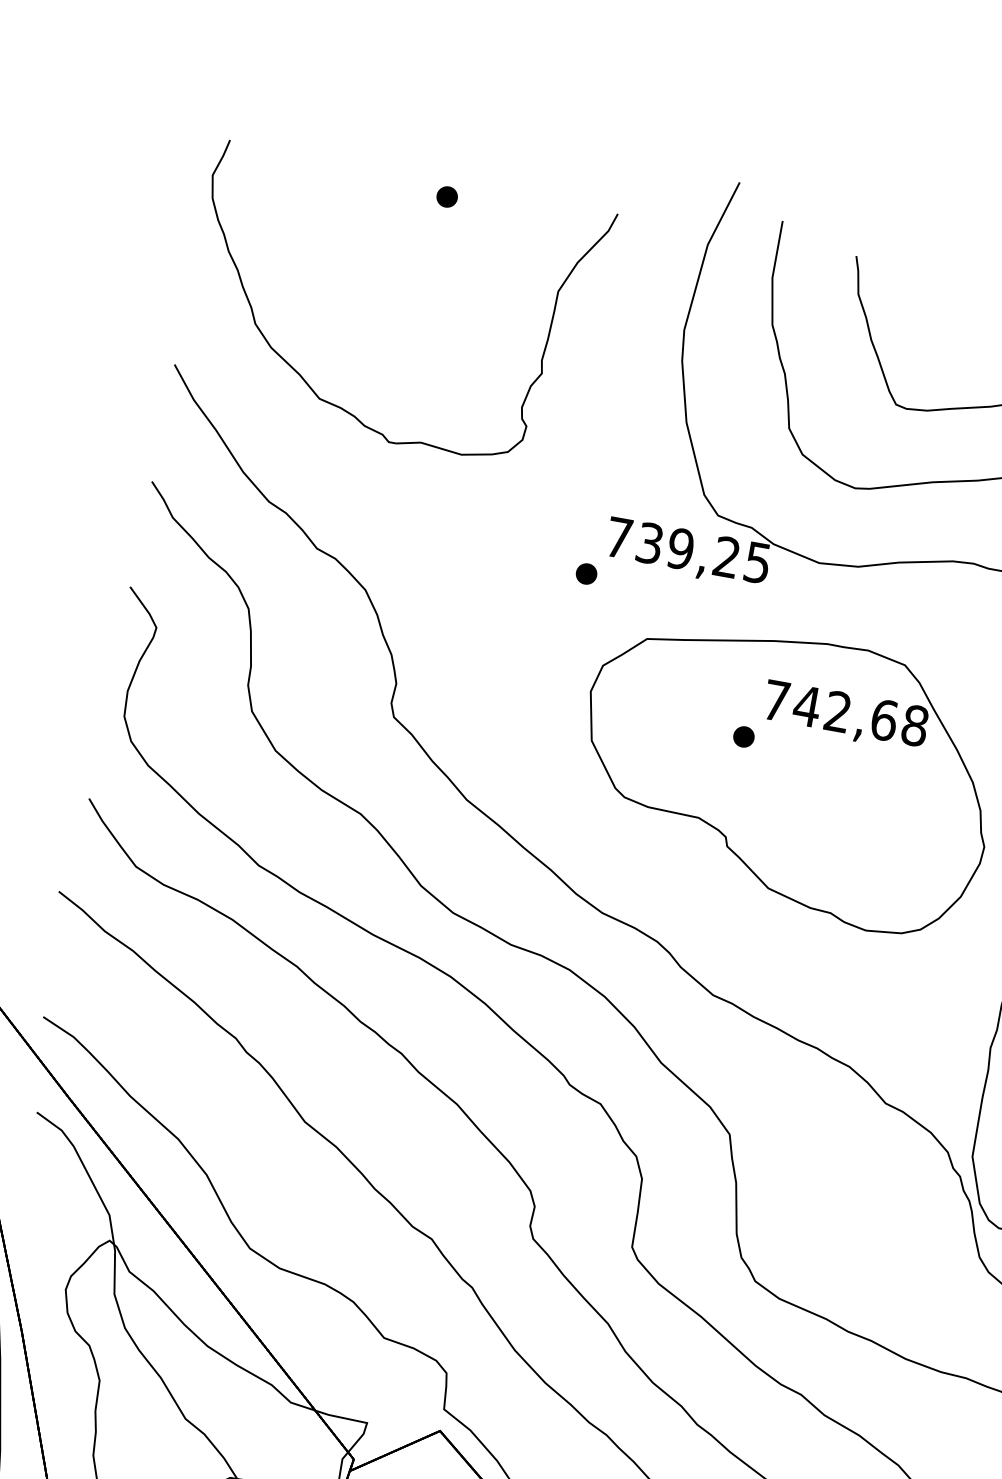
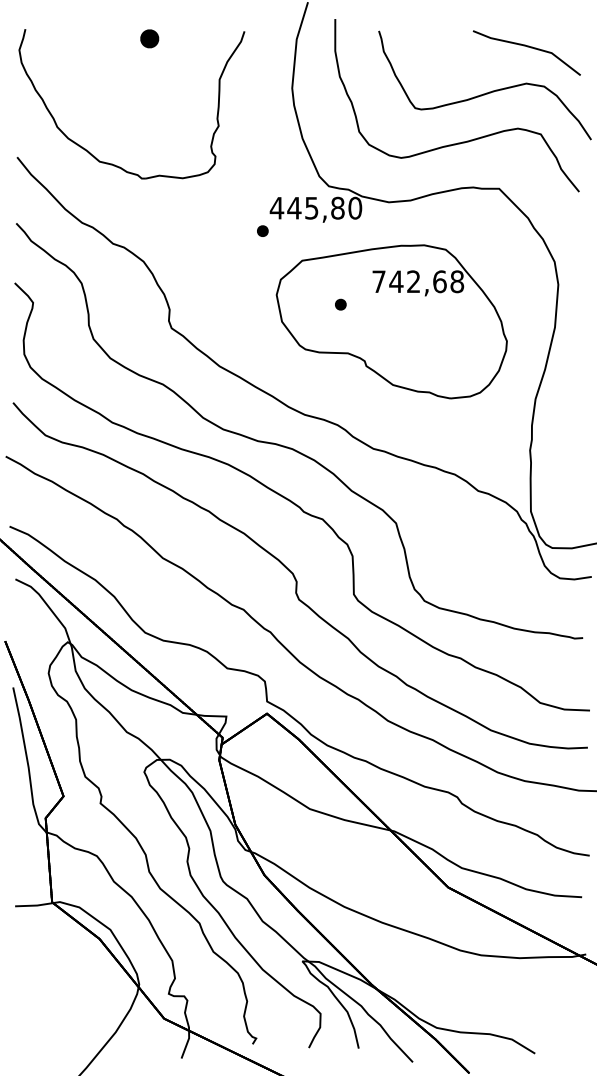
part: (447, 196) -> (149, 38), size x1.6
text: (687, 548) -> (315, 207), 739,25 -> 445,80
part: (743, 736) -> (340, 304), moved

